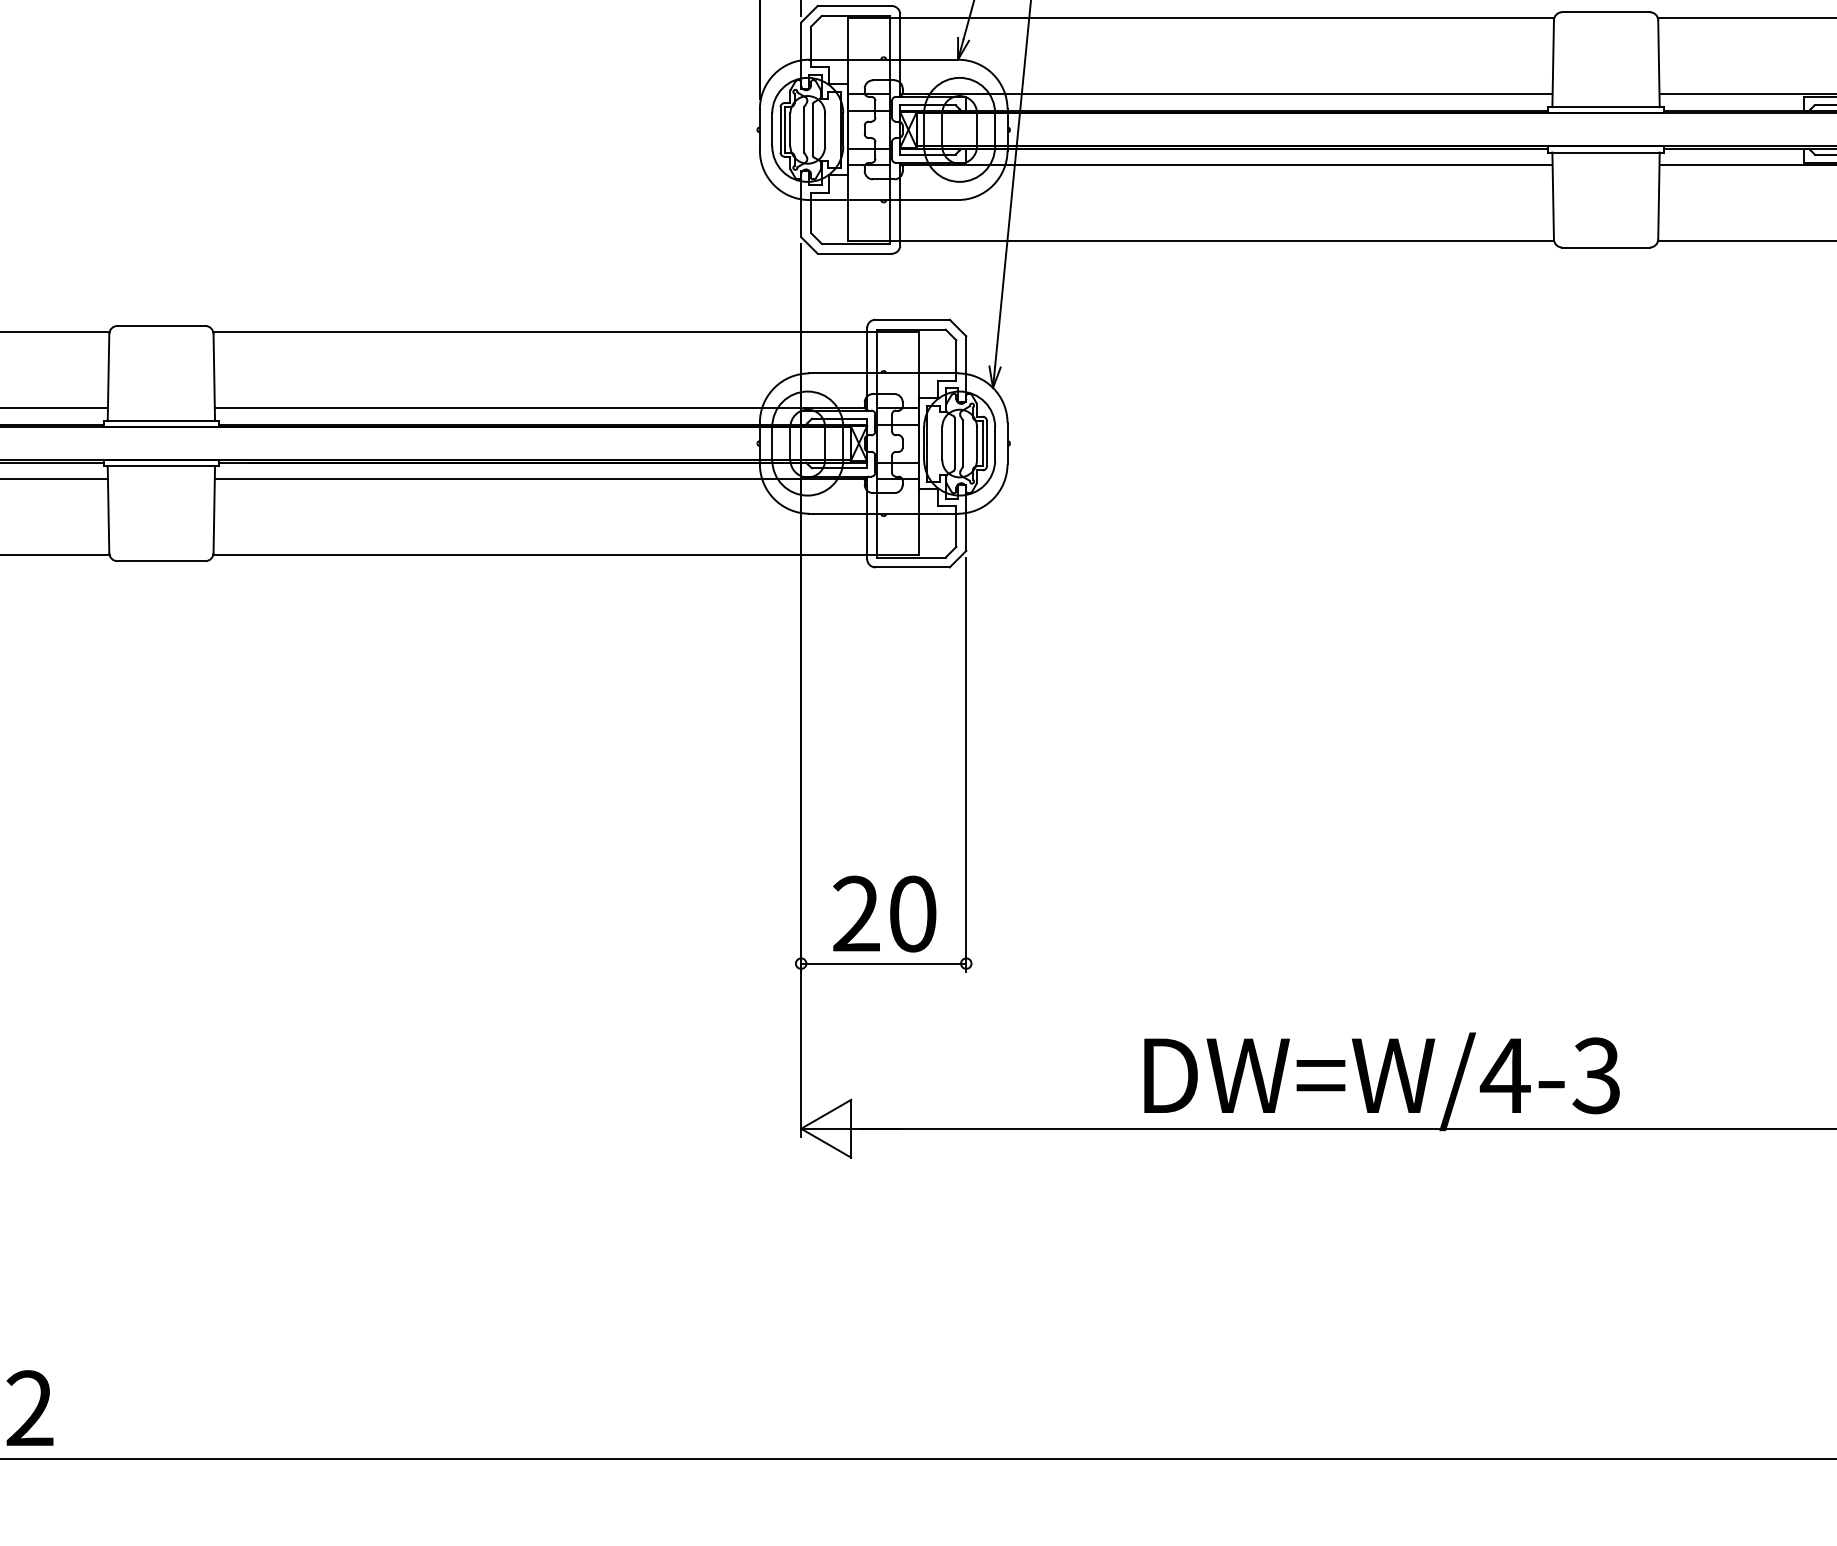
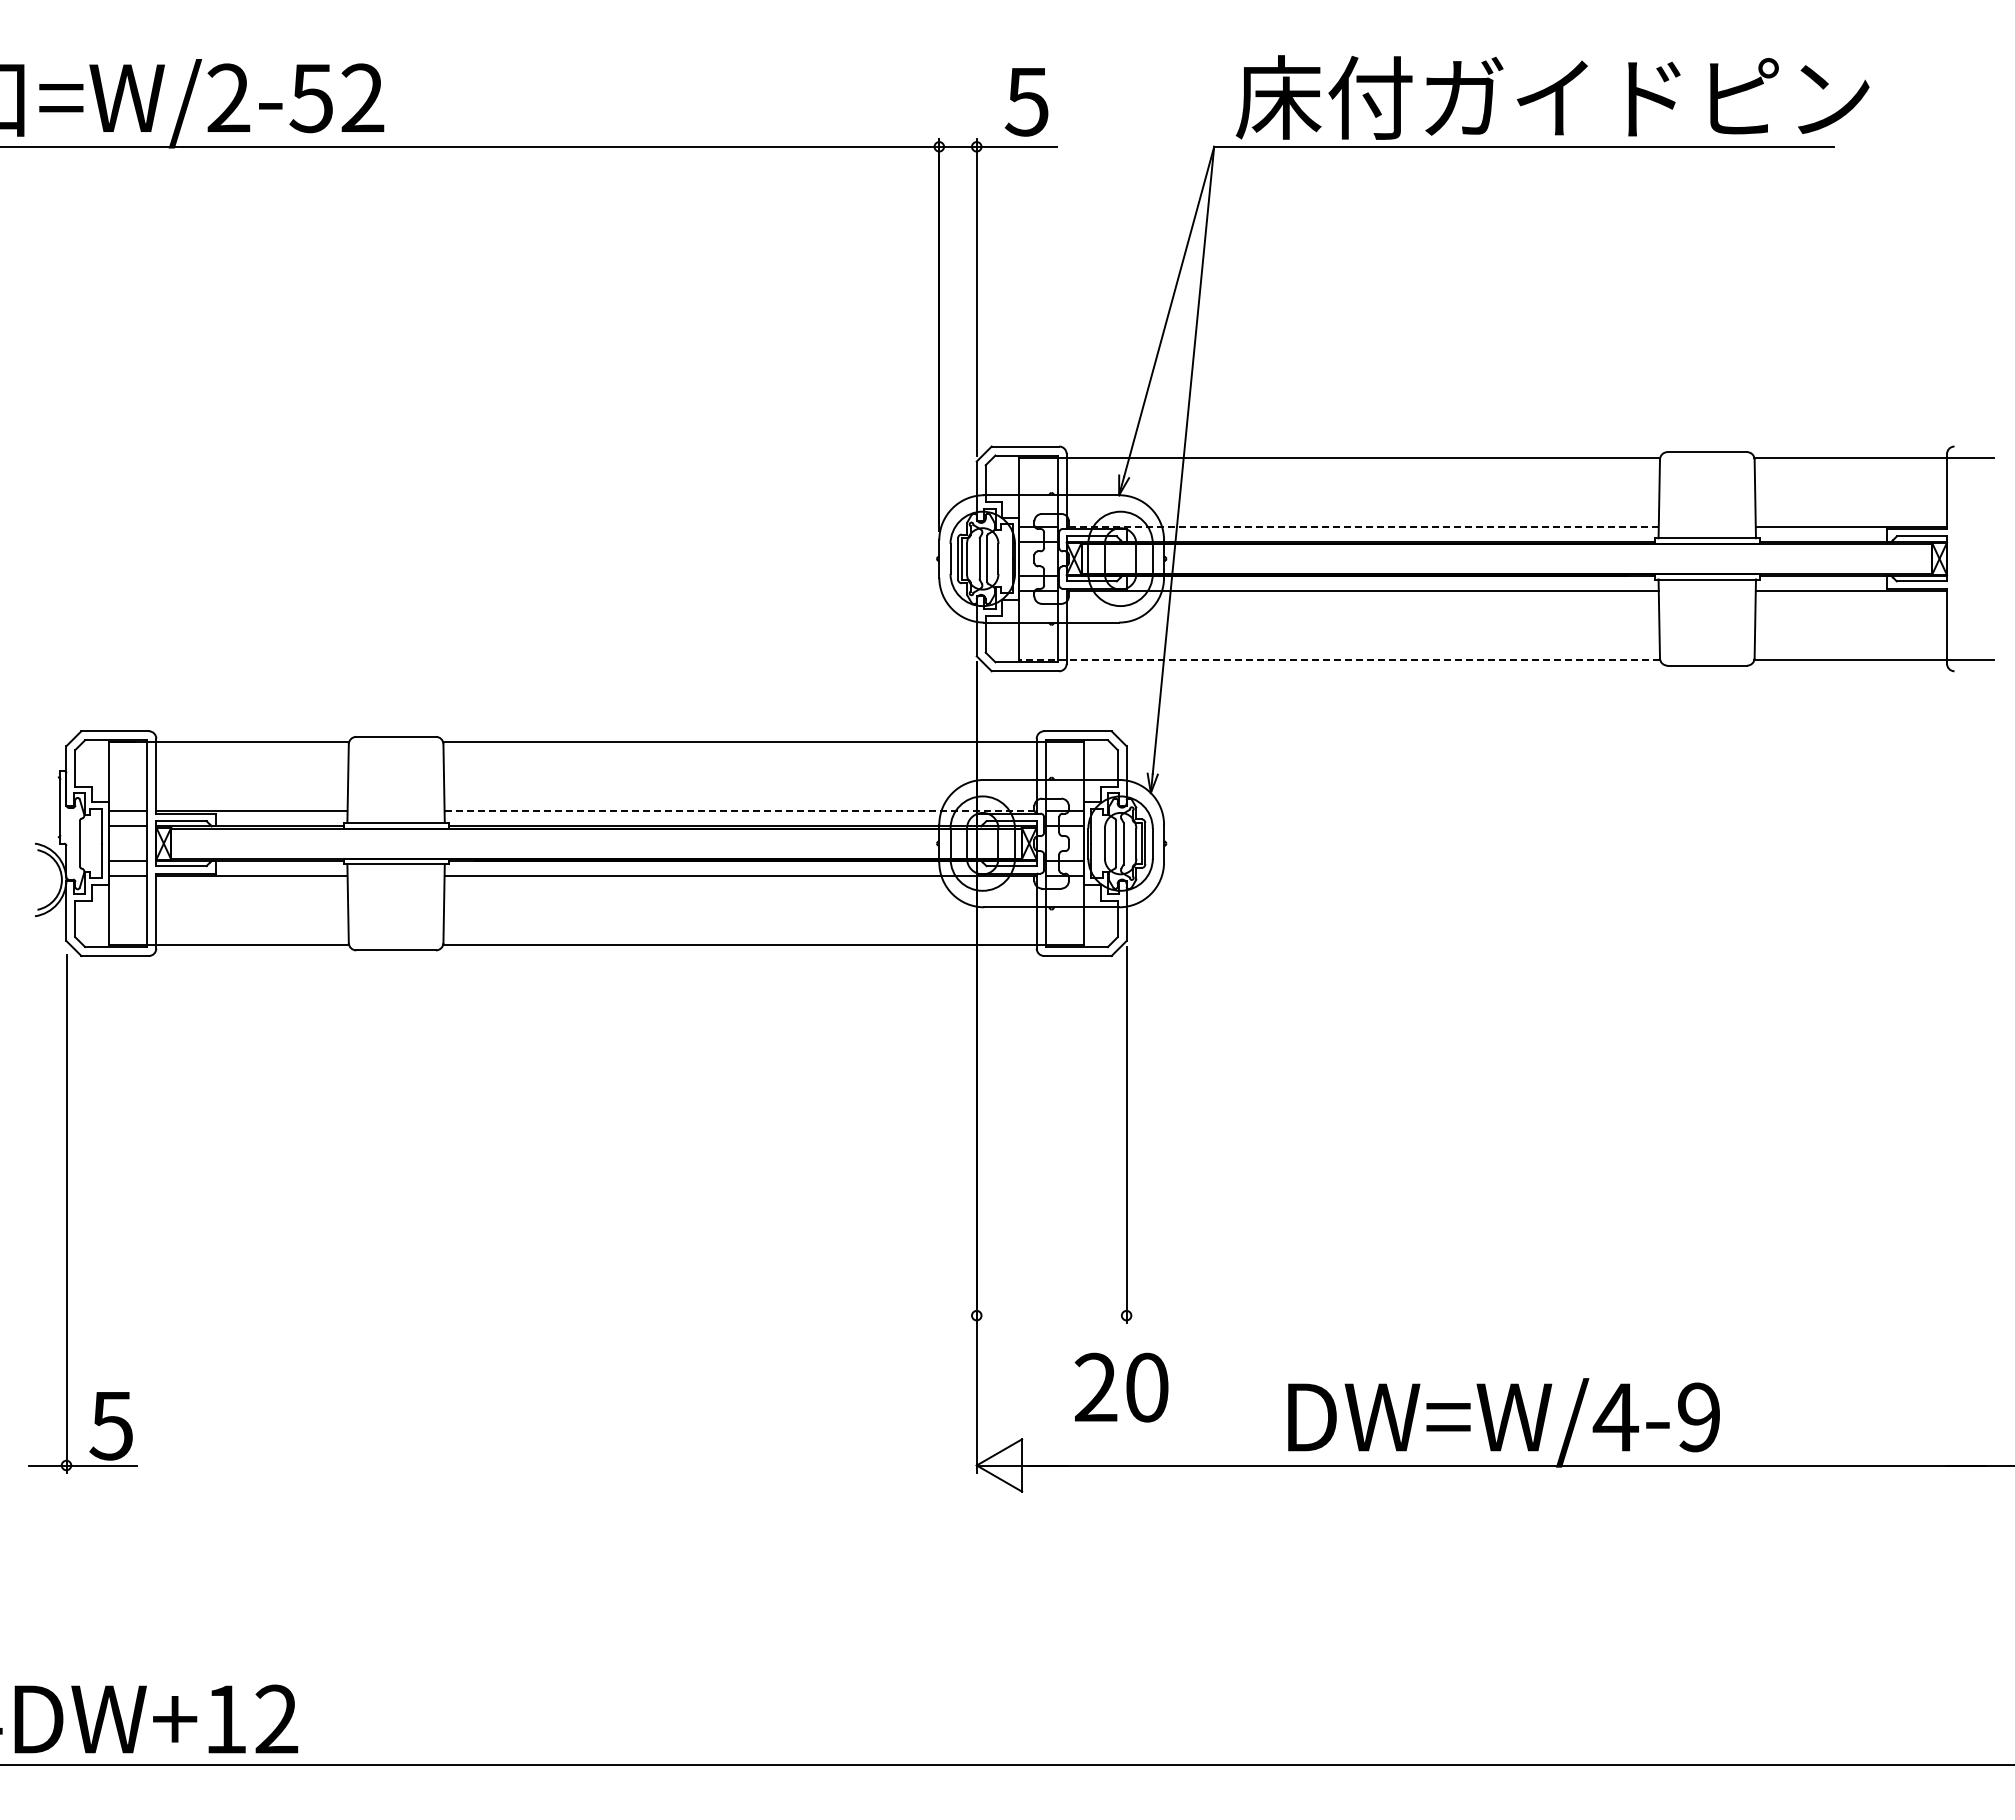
line: (1226, 94) -> (1362, 526), solid -> dashed
line: (1200, 241) -> (1339, 660), solid -> dashed
line: (540, 408) -> (740, 811), solid -> dashed
text: (884, 913) -> (1121, 1387), moved
line: (883, 963) -> (1051, 1315), removed
text: (1595, 1075) -> (1697, 1417), DW=W/4-3 -> DW=W/4-9

